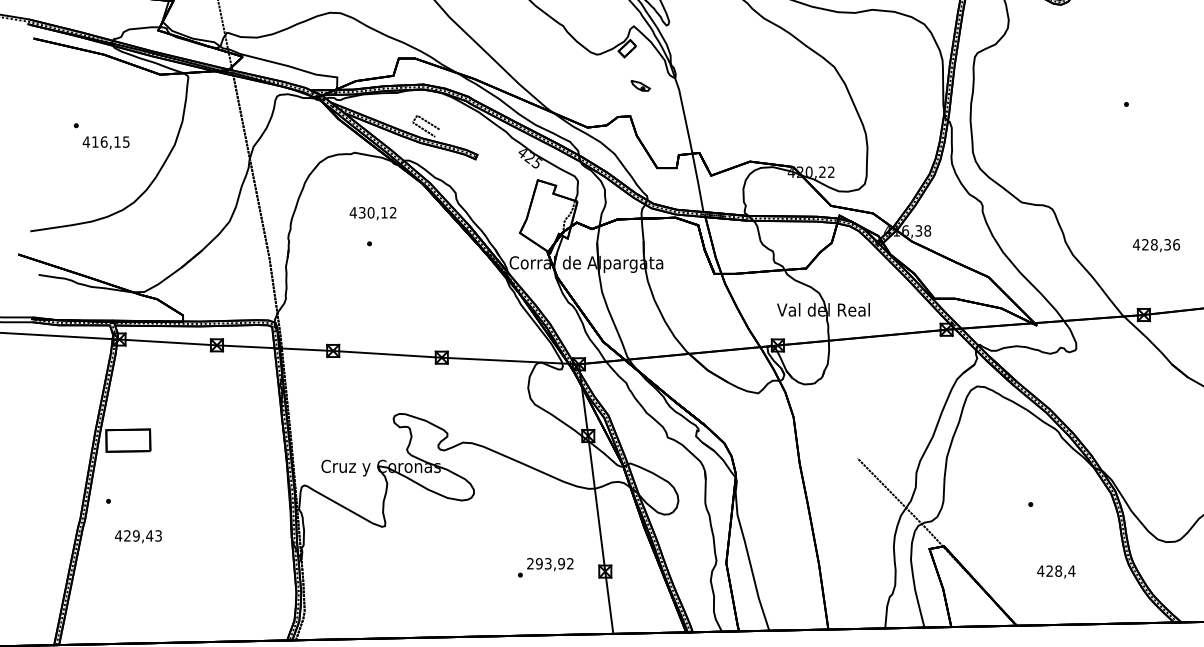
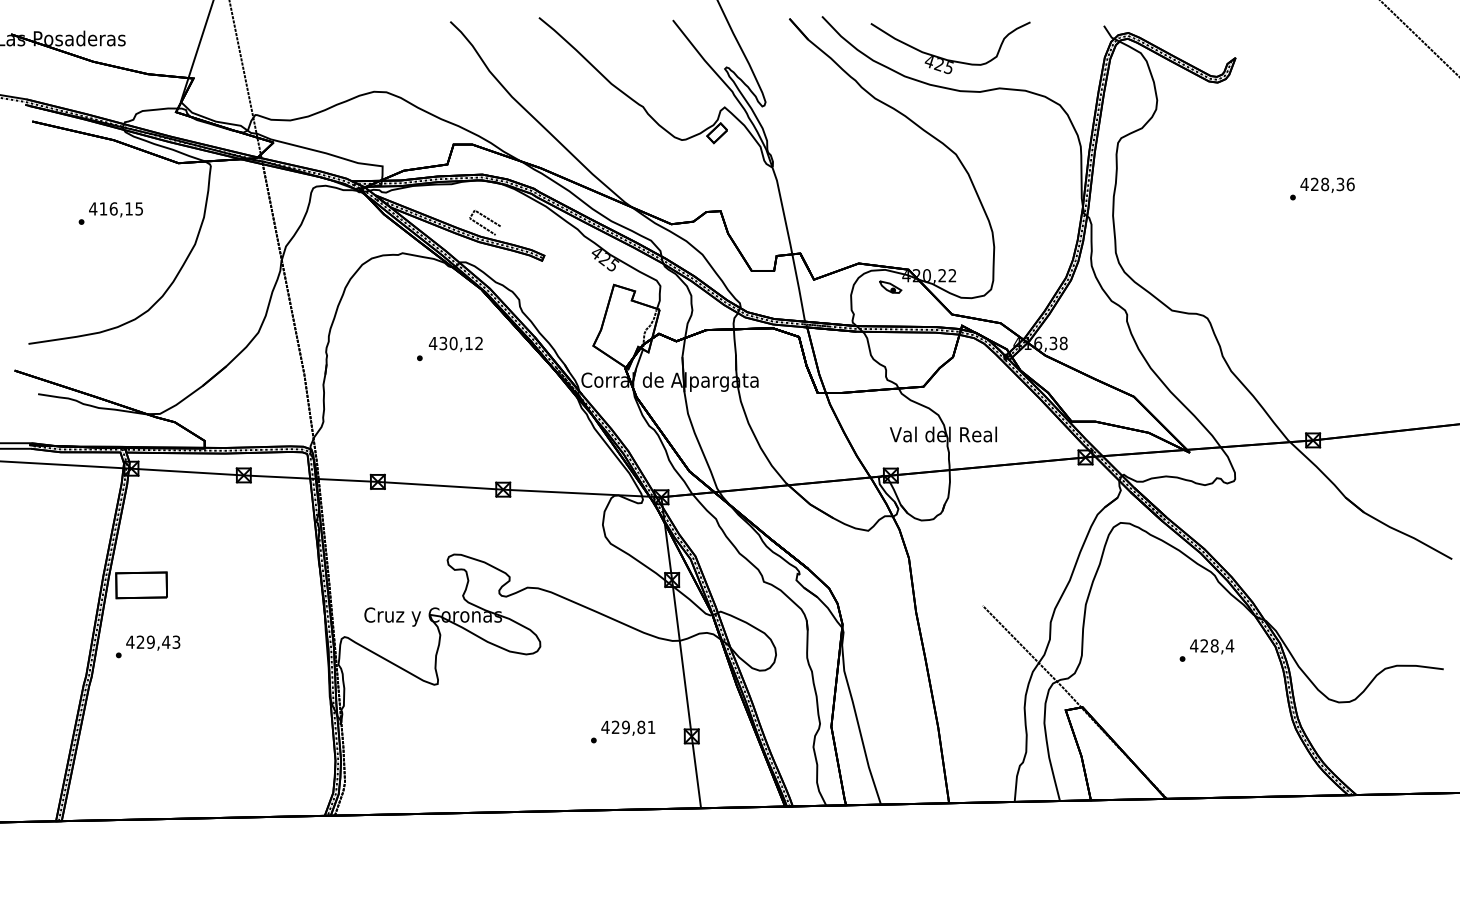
part: (640, 85) -> (890, 286), moved
text: (105, 142) -> (115, 209), moved
text: (372, 213) -> (455, 344), moved
text: (1156, 244) -> (1327, 184), moved
text: (138, 536) -> (153, 642), moved
text: (550, 563) -> (628, 727), 293,92 -> 429,81
text: (1056, 571) -> (1212, 646), moved

